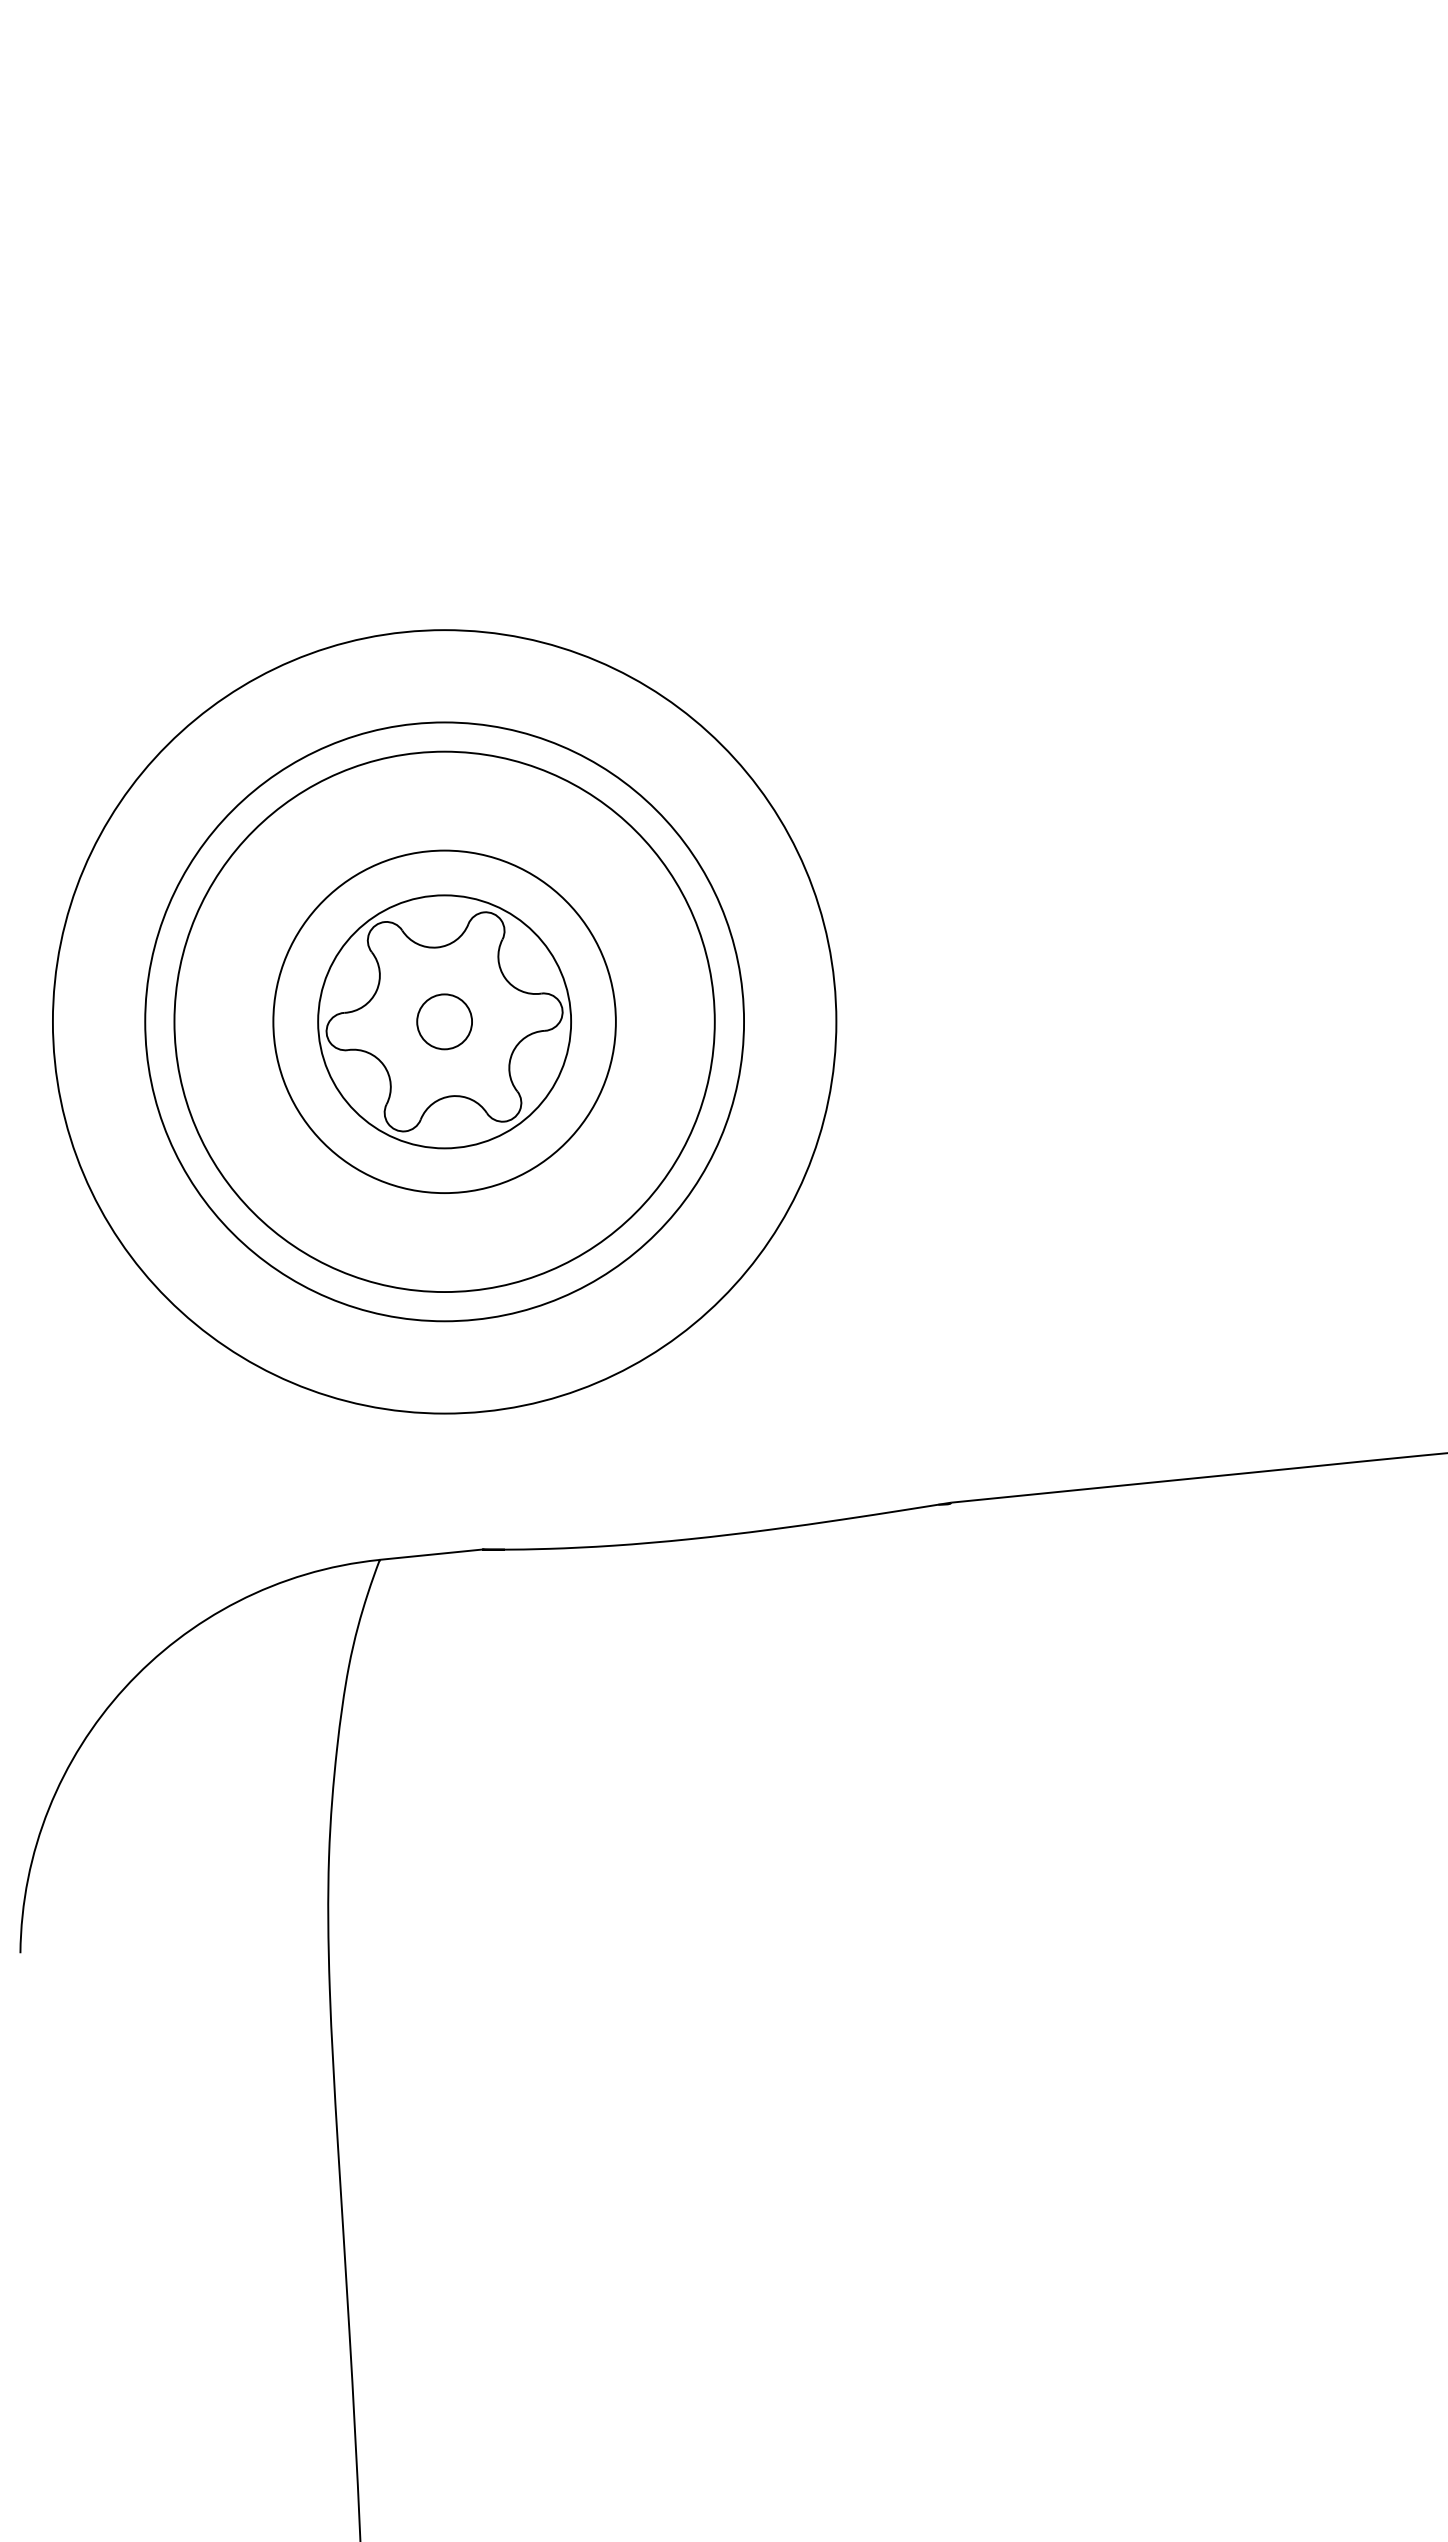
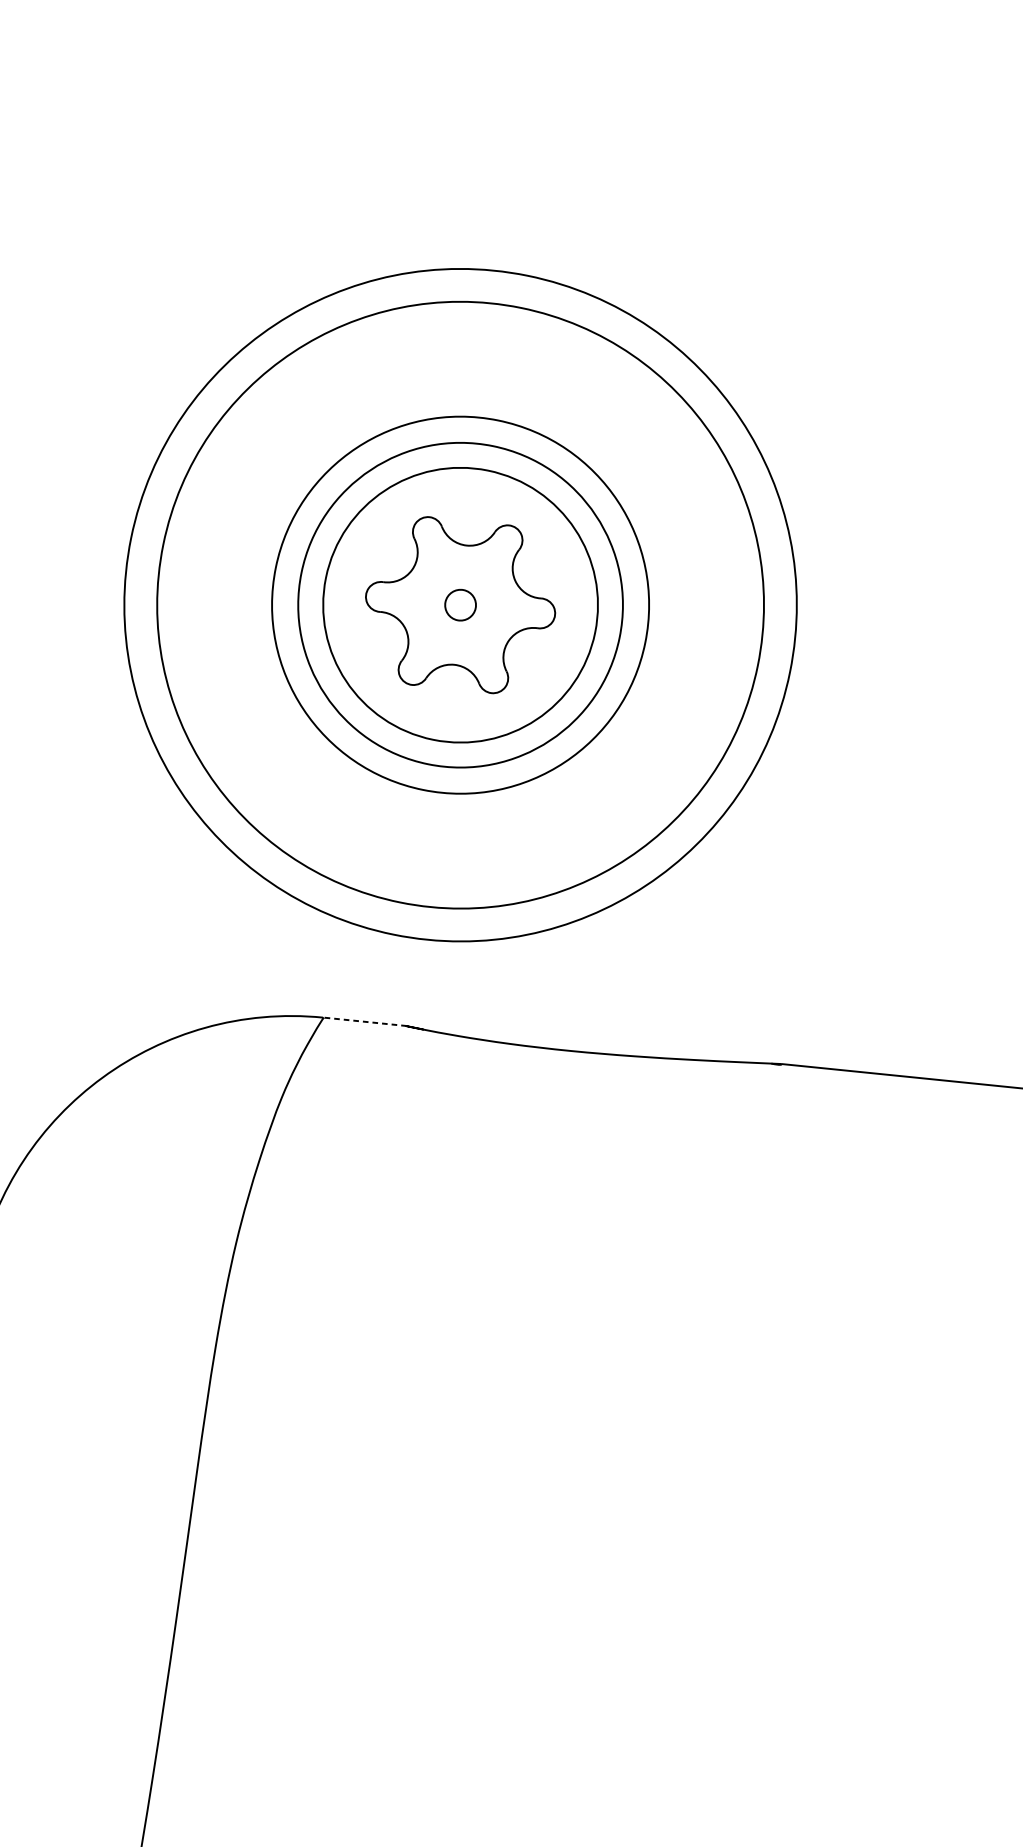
circle: (444, 1021) -> (460, 604), size x0.6
circle: (444, 1021) -> (460, 604), size x0.7
circle: (444, 1021) -> (460, 604), size x1.4
circle: (444, 1021) -> (460, 604), size x1.4
circle: (444, 1021) -> (460, 604), size x1.6
line: (431, 1554) -> (365, 1021), solid -> dashed

